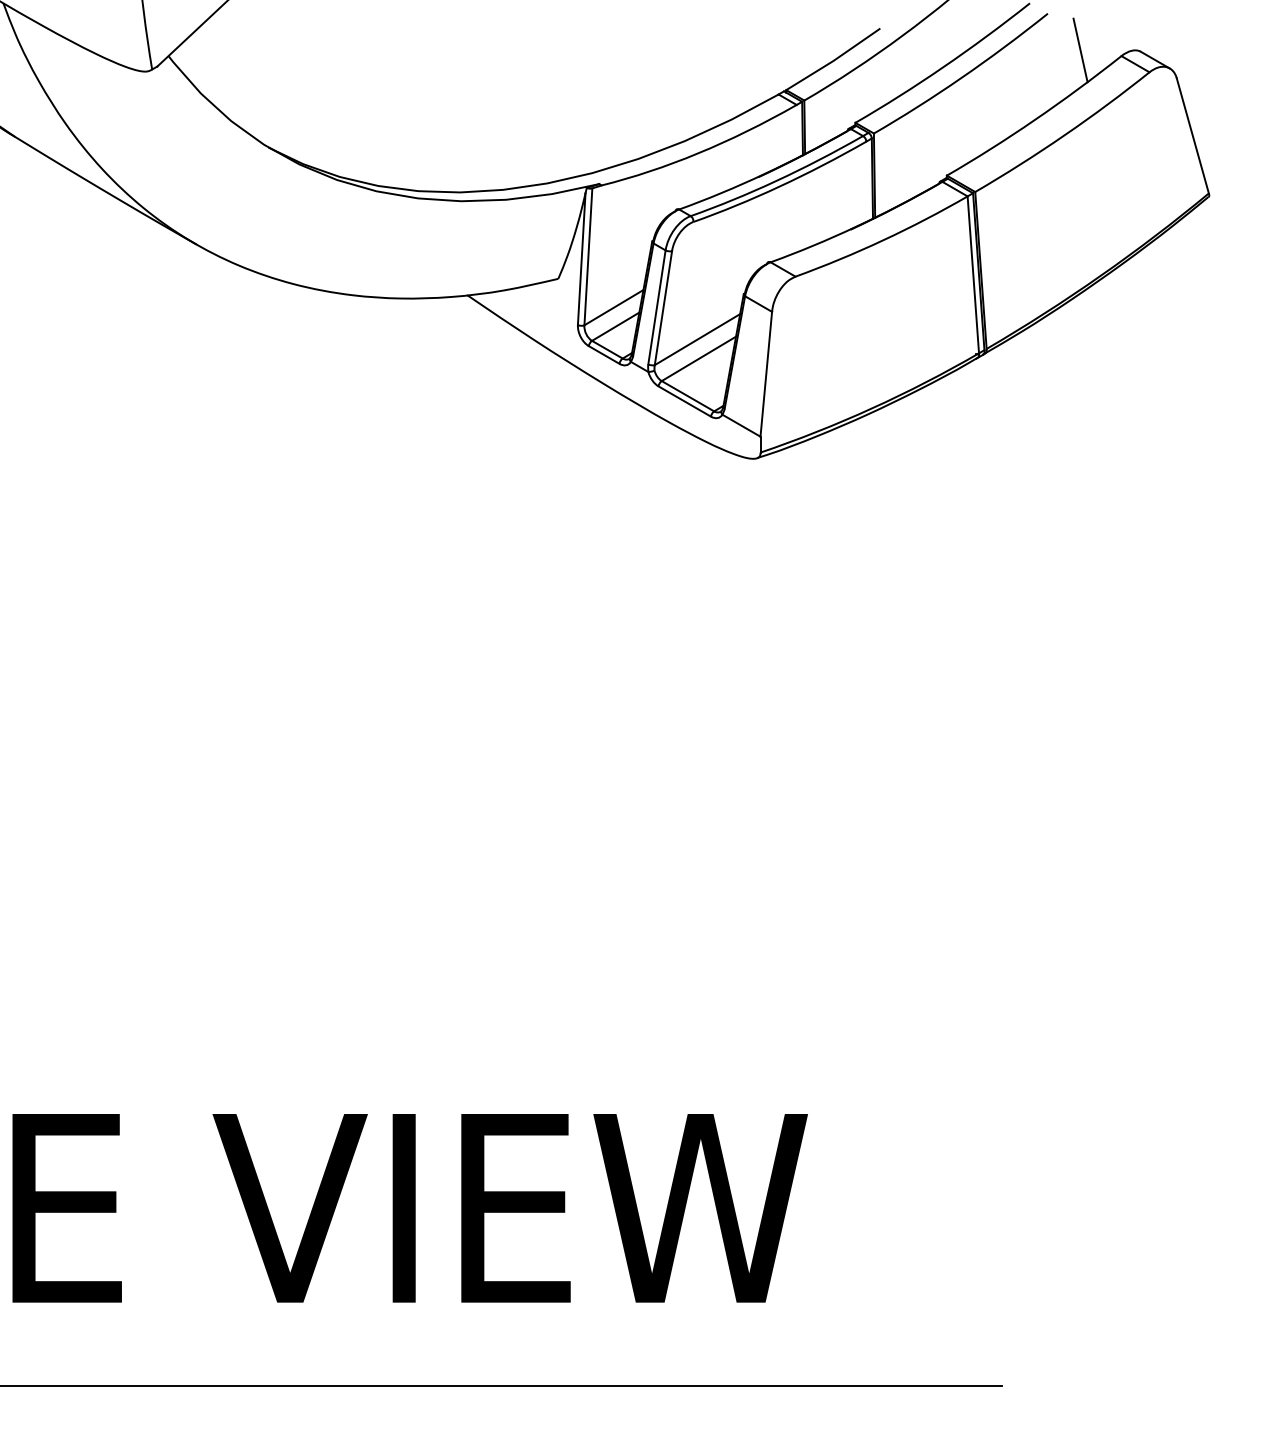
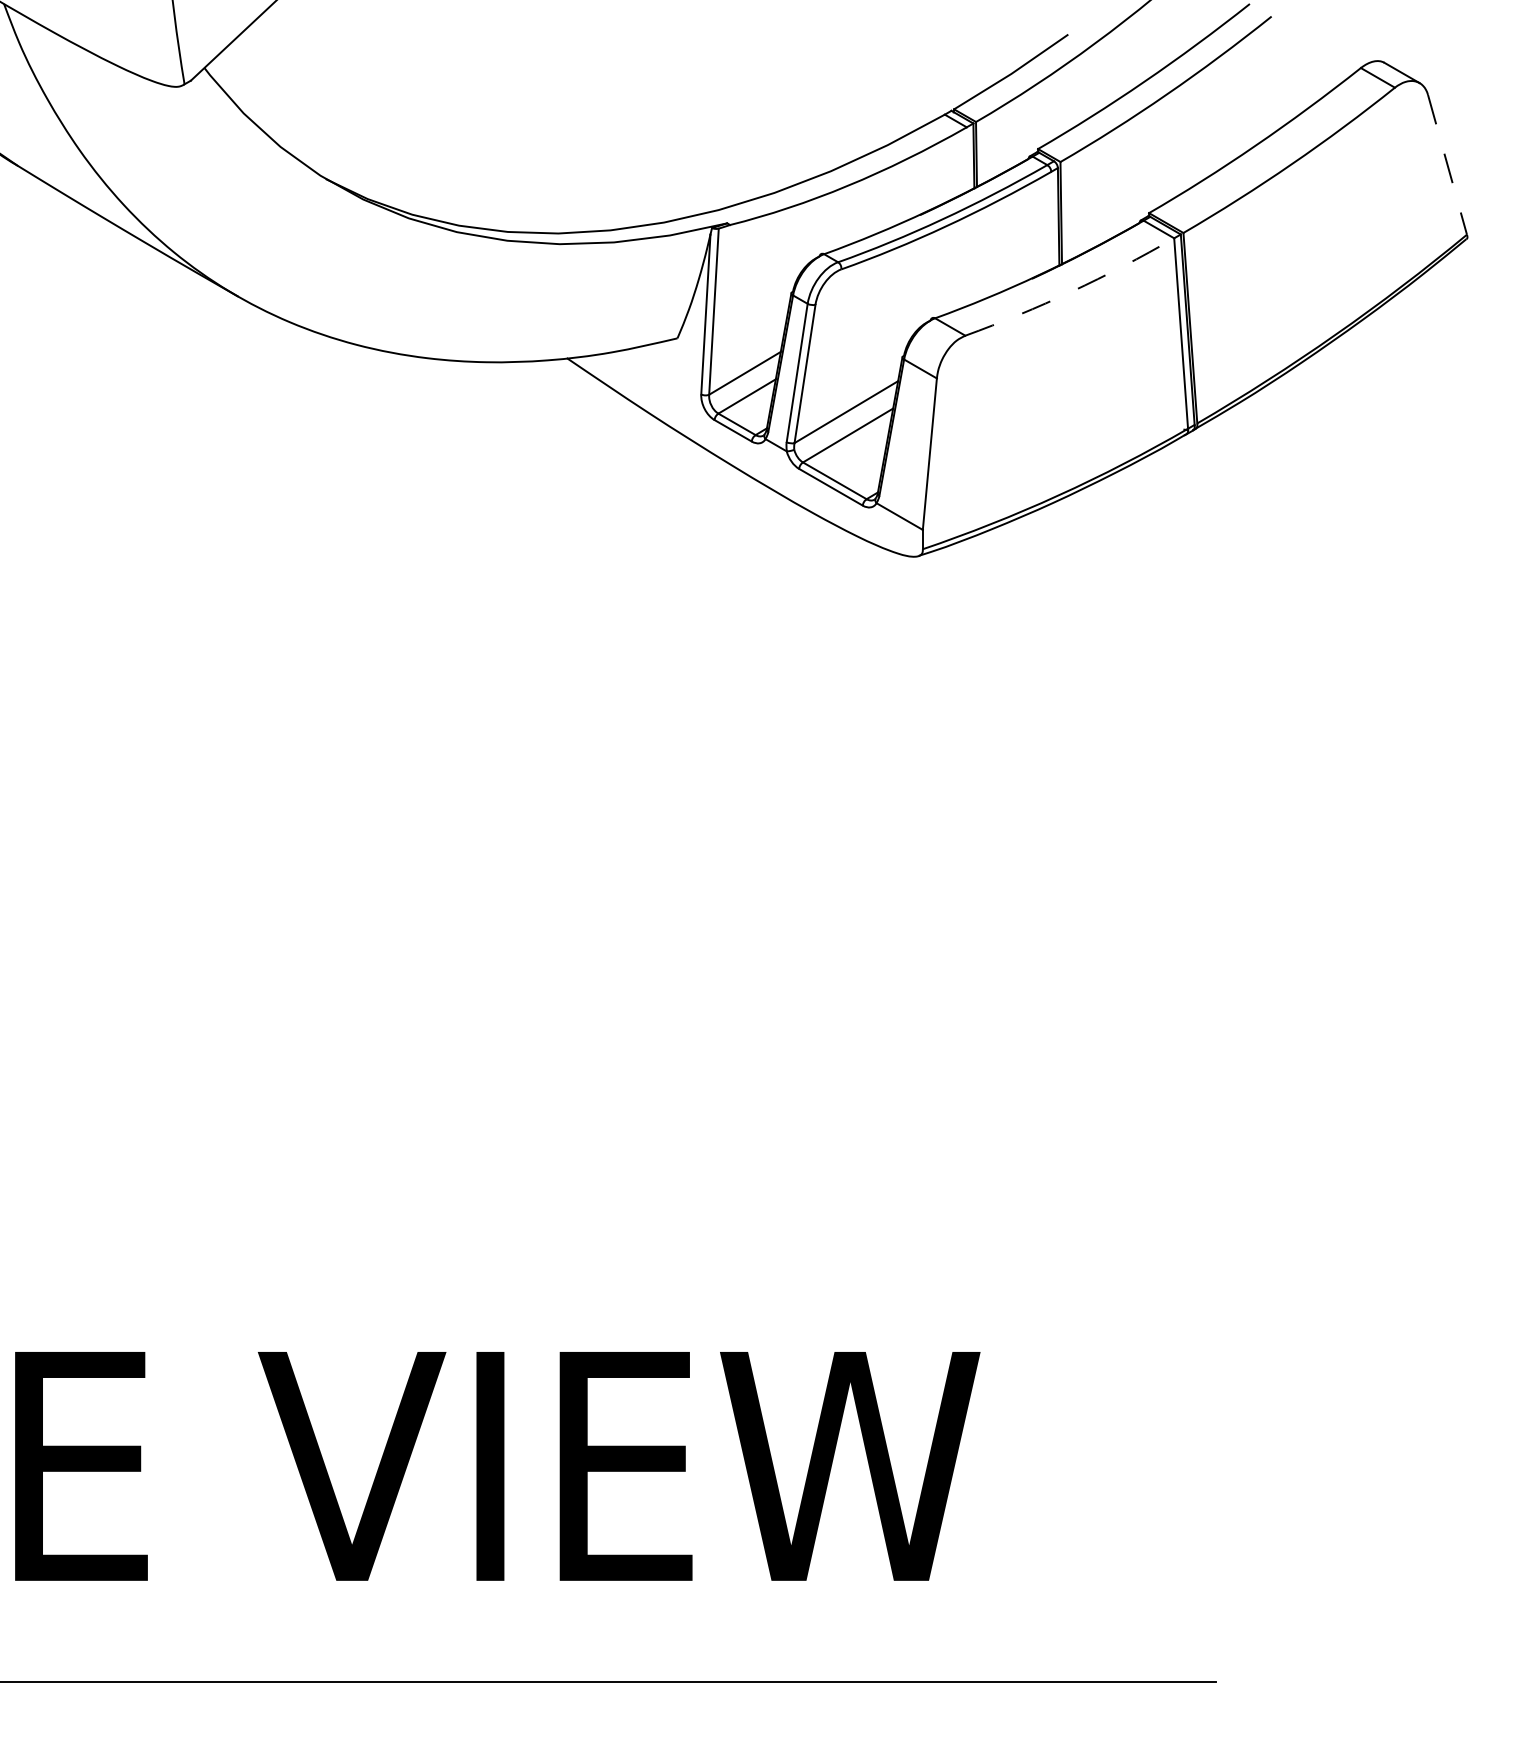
line: (1080, 50) -> (1311, 61), removed
line: (1192, 135) -> (1447, 164), solid -> dashed
arc: (883, 240) -> (1072, 291), solid -> dashed

